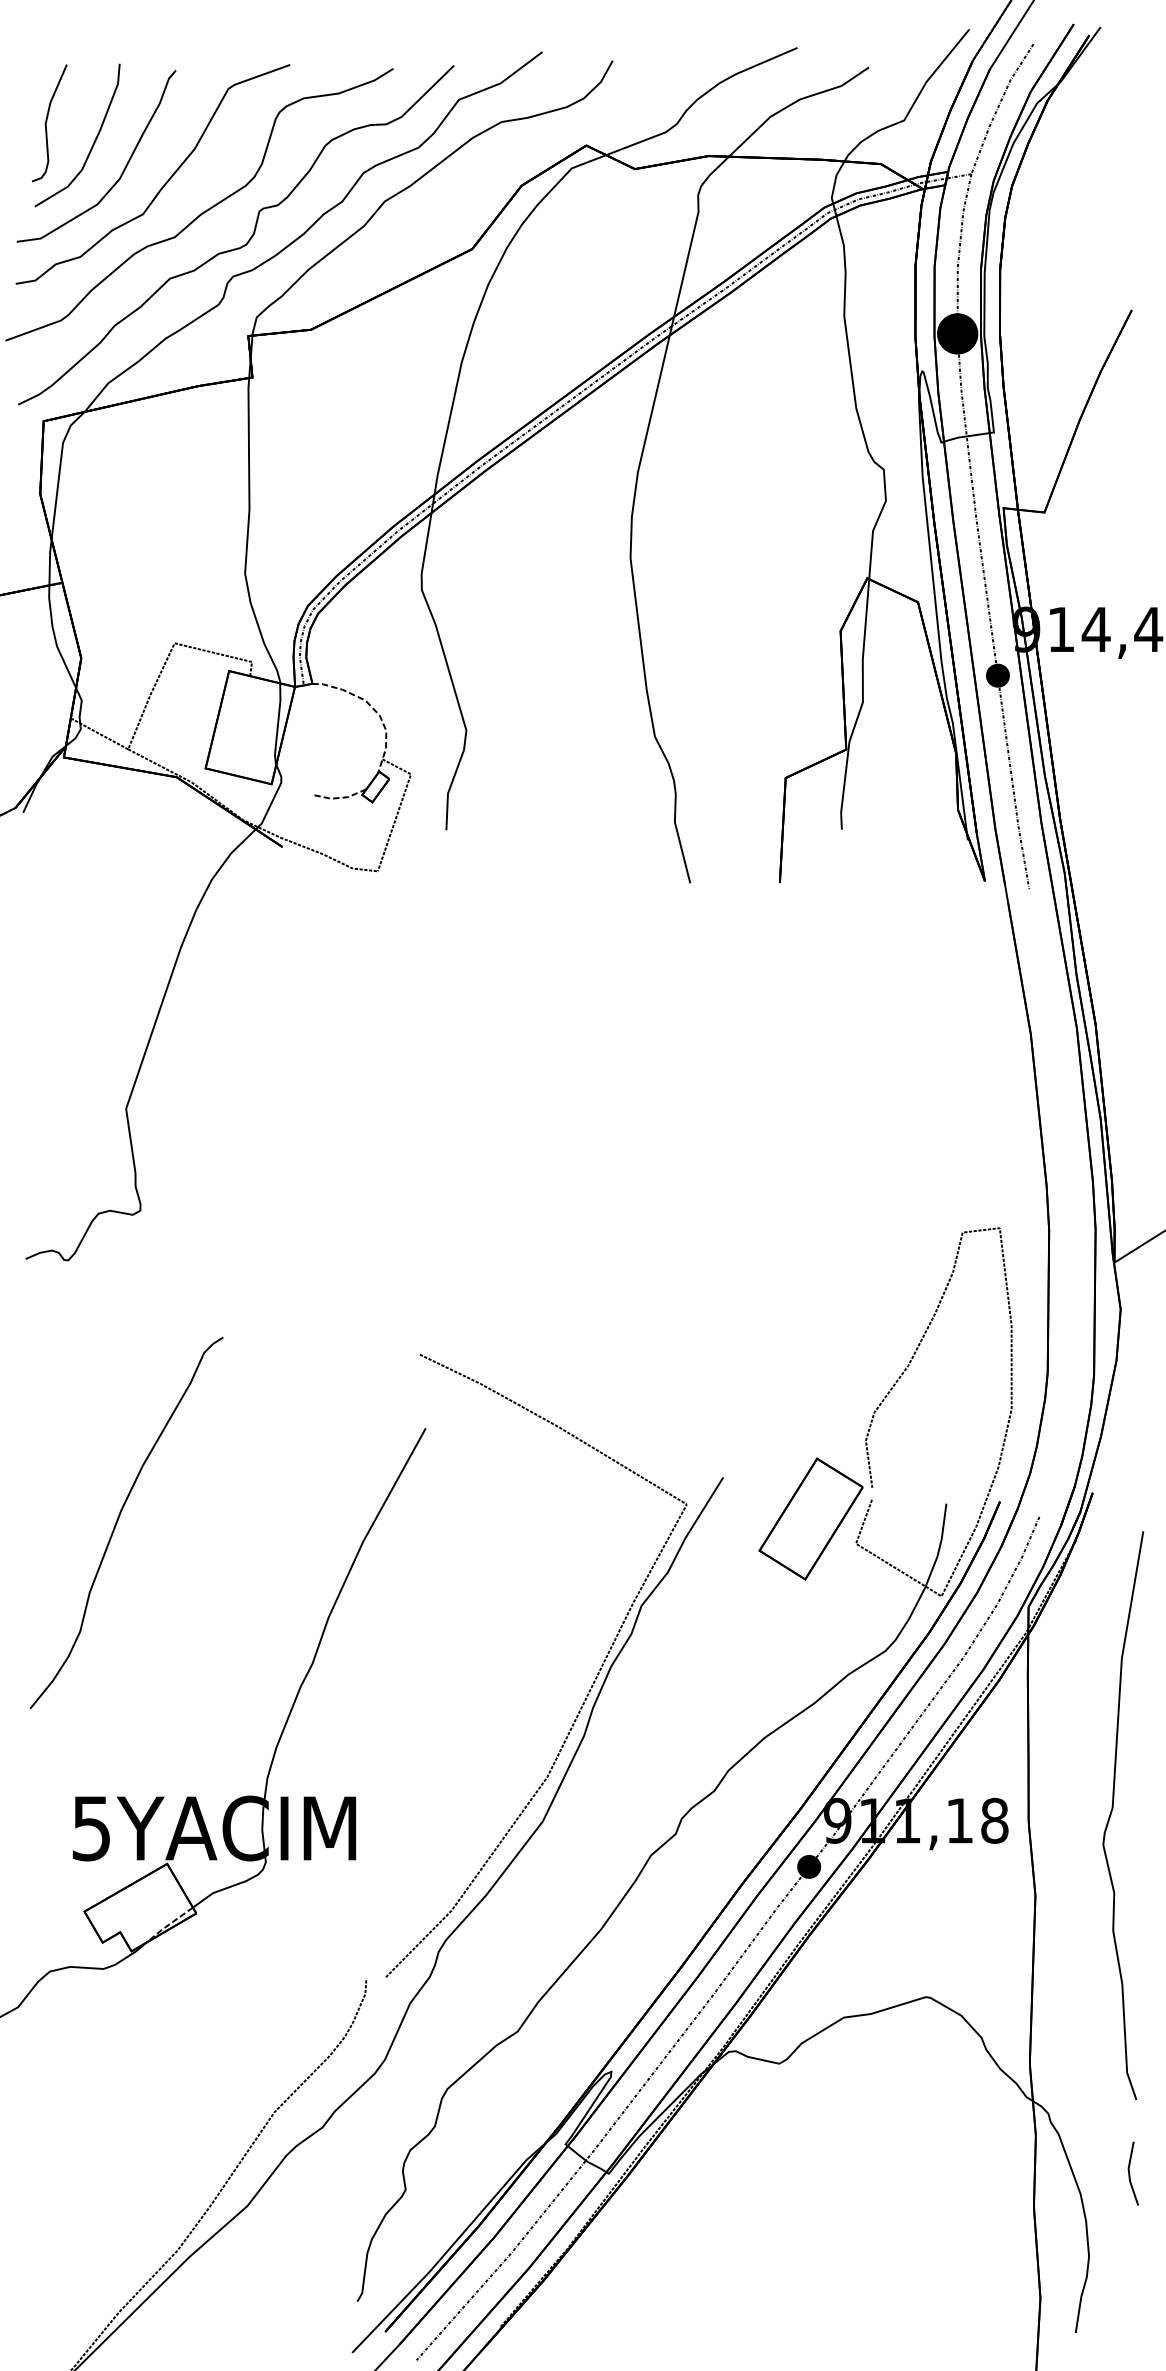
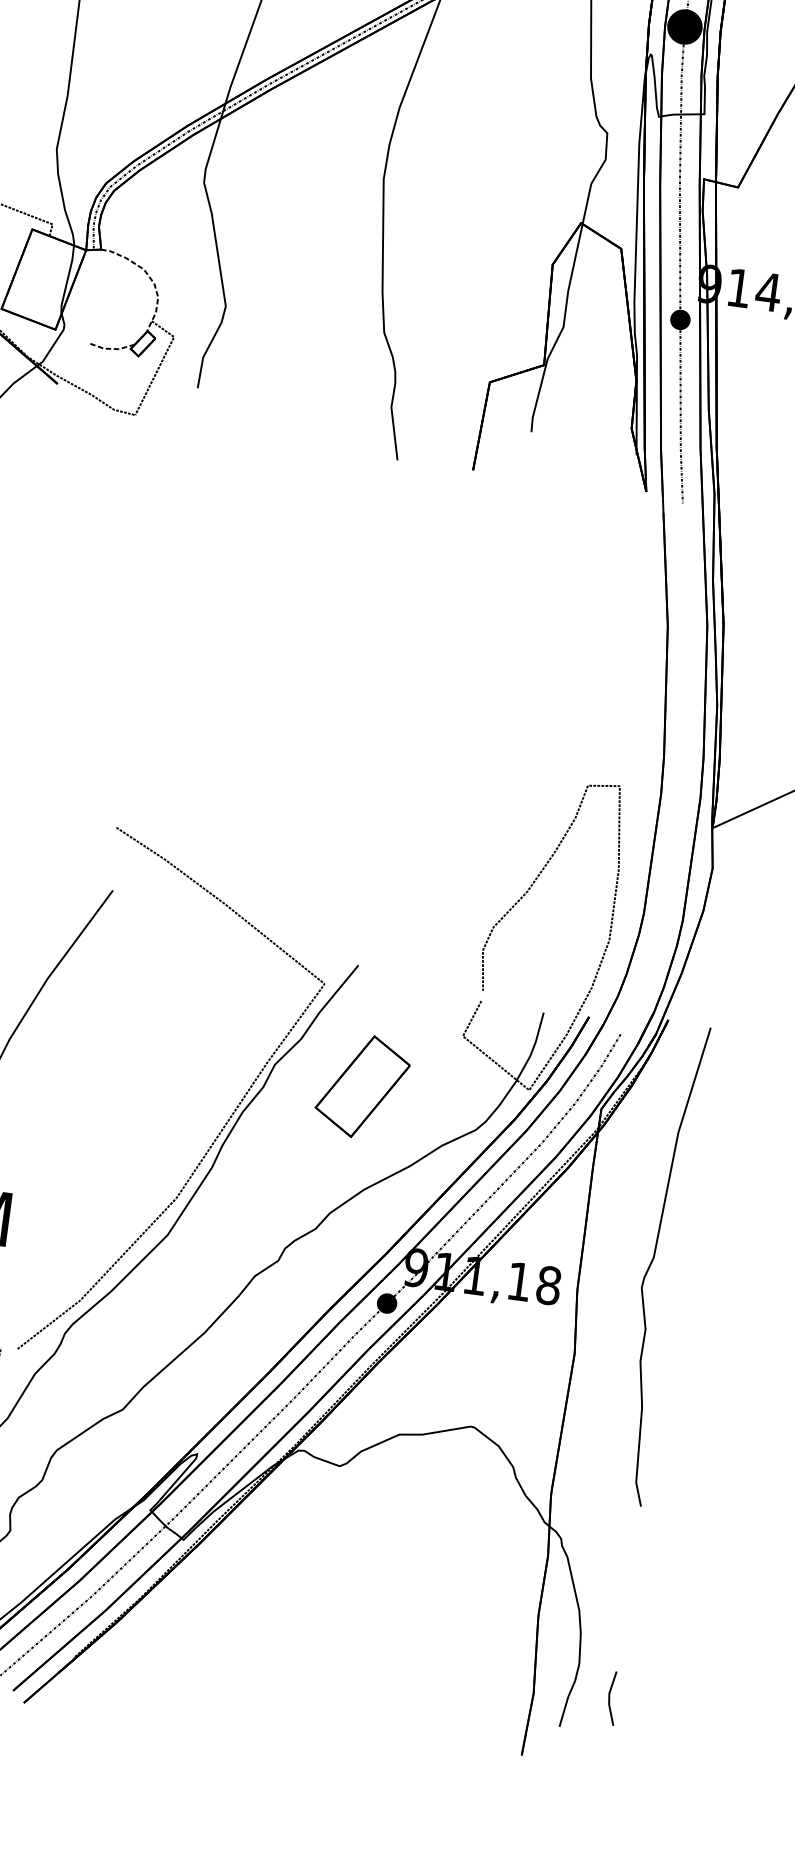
part: (810, 1518) -> (362, 1086), moved
curve: (1112, 1812) -> (653, 1261), moved
line: (1130, 2173) -> (610, 1697), moved

